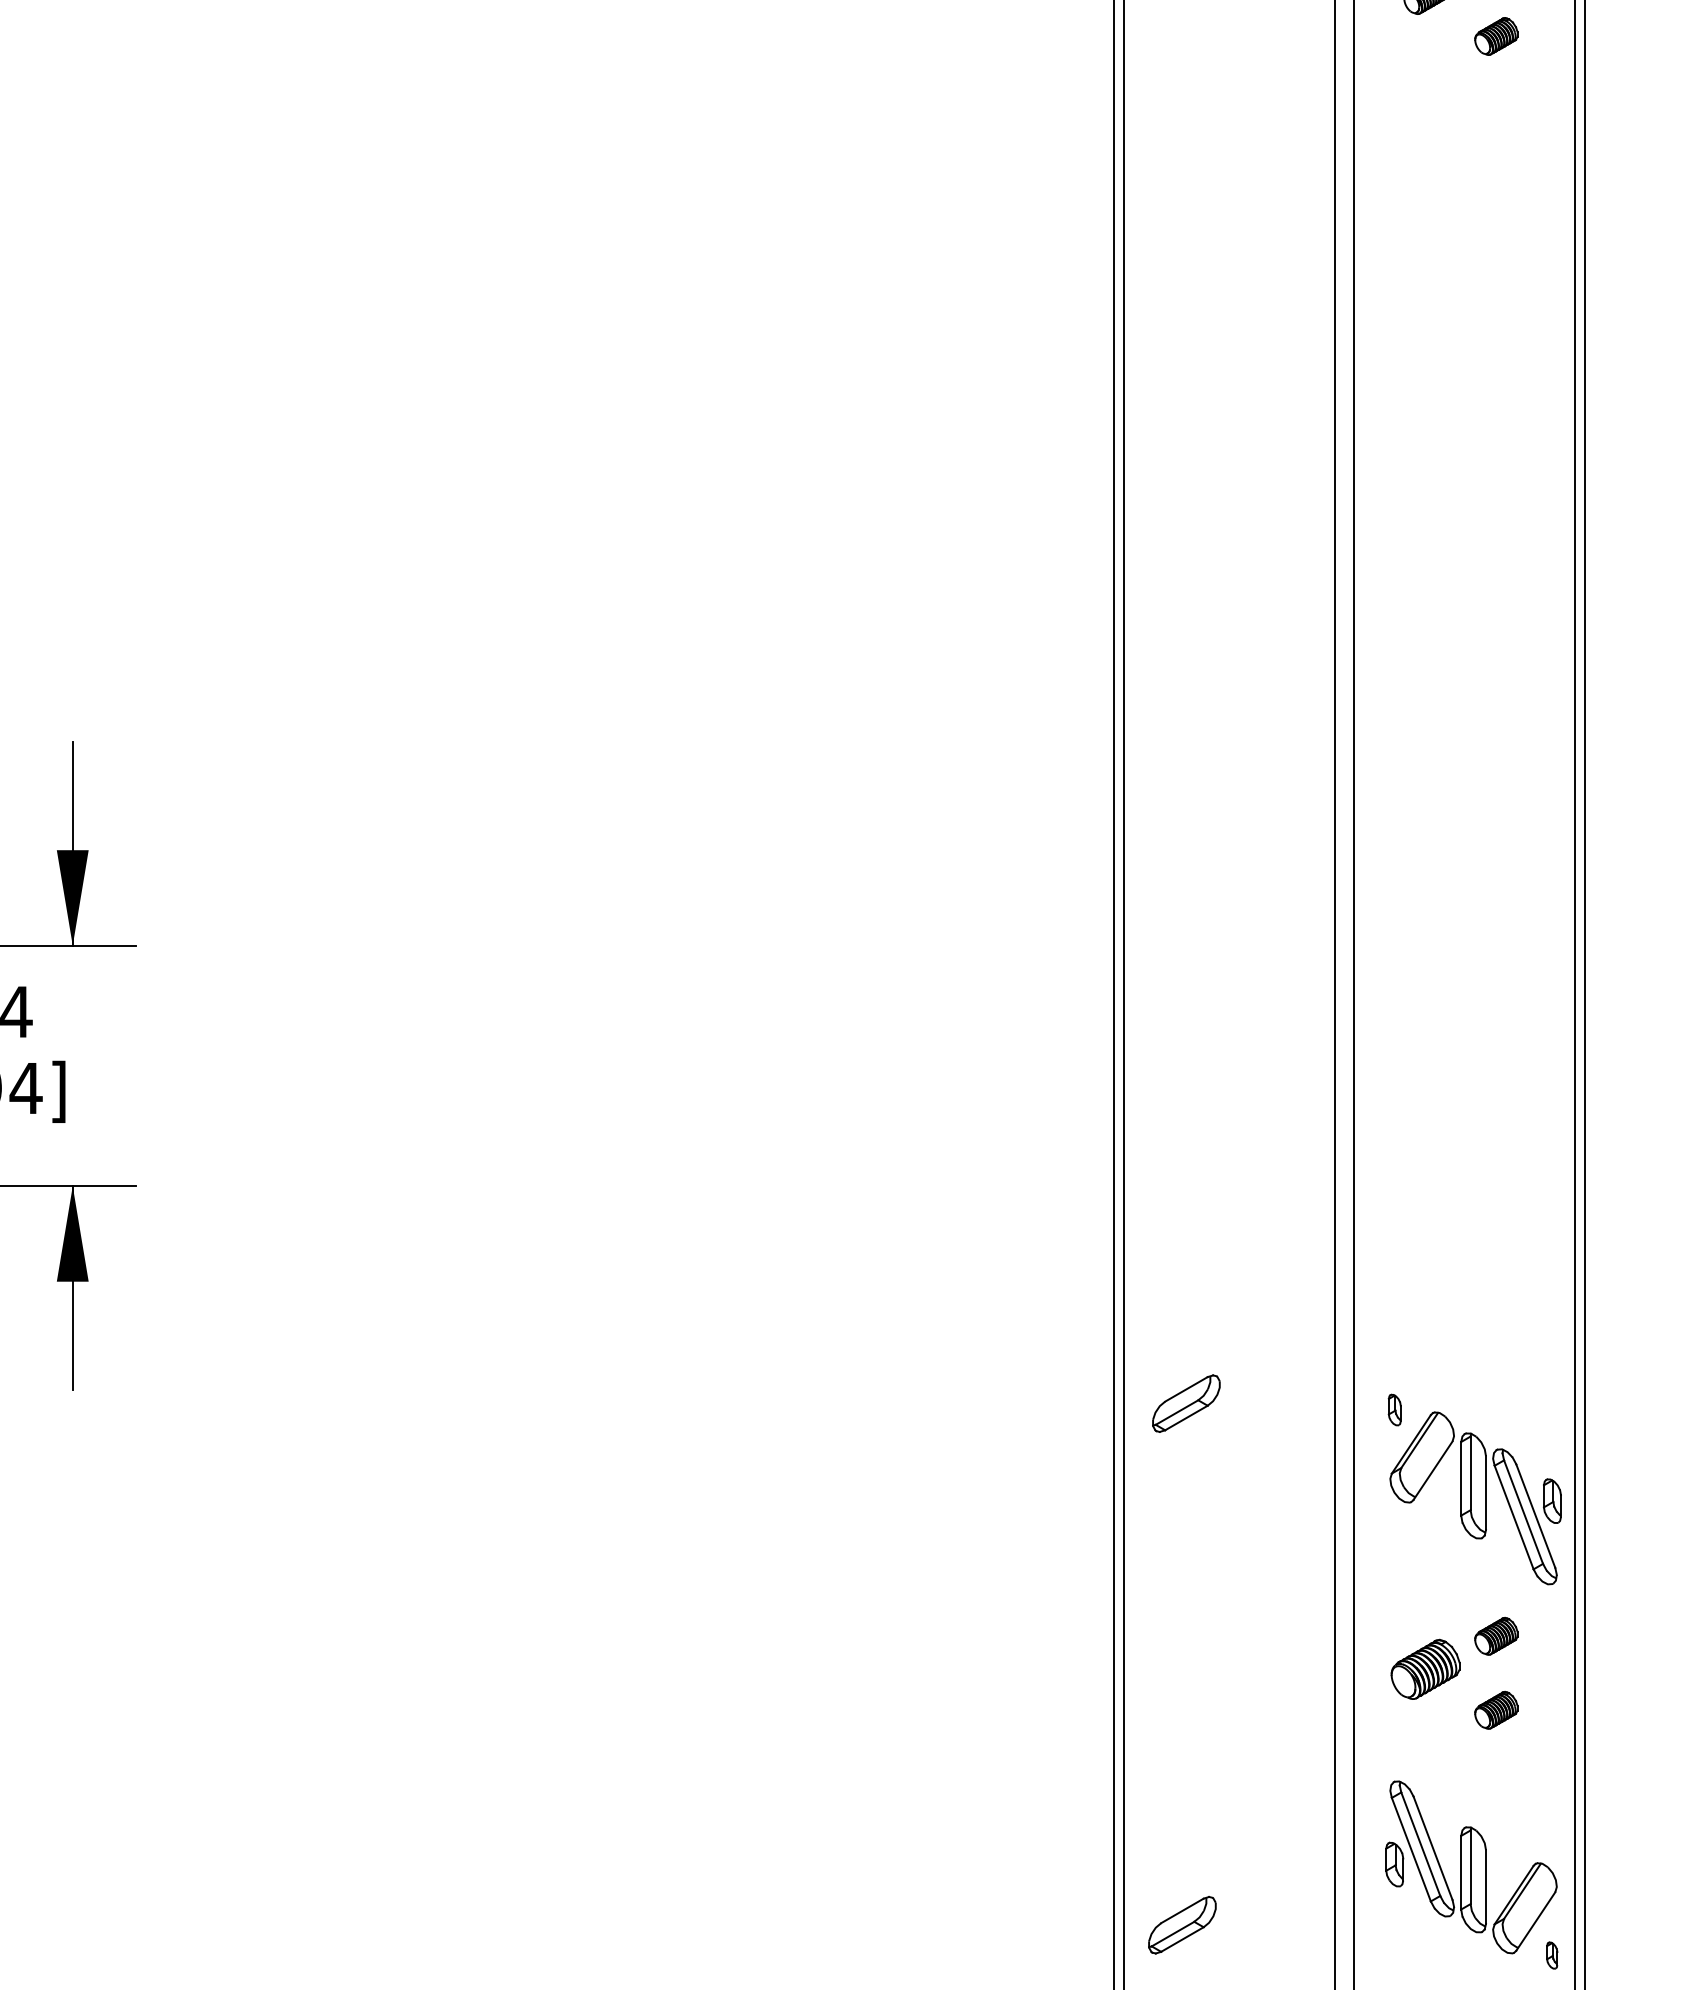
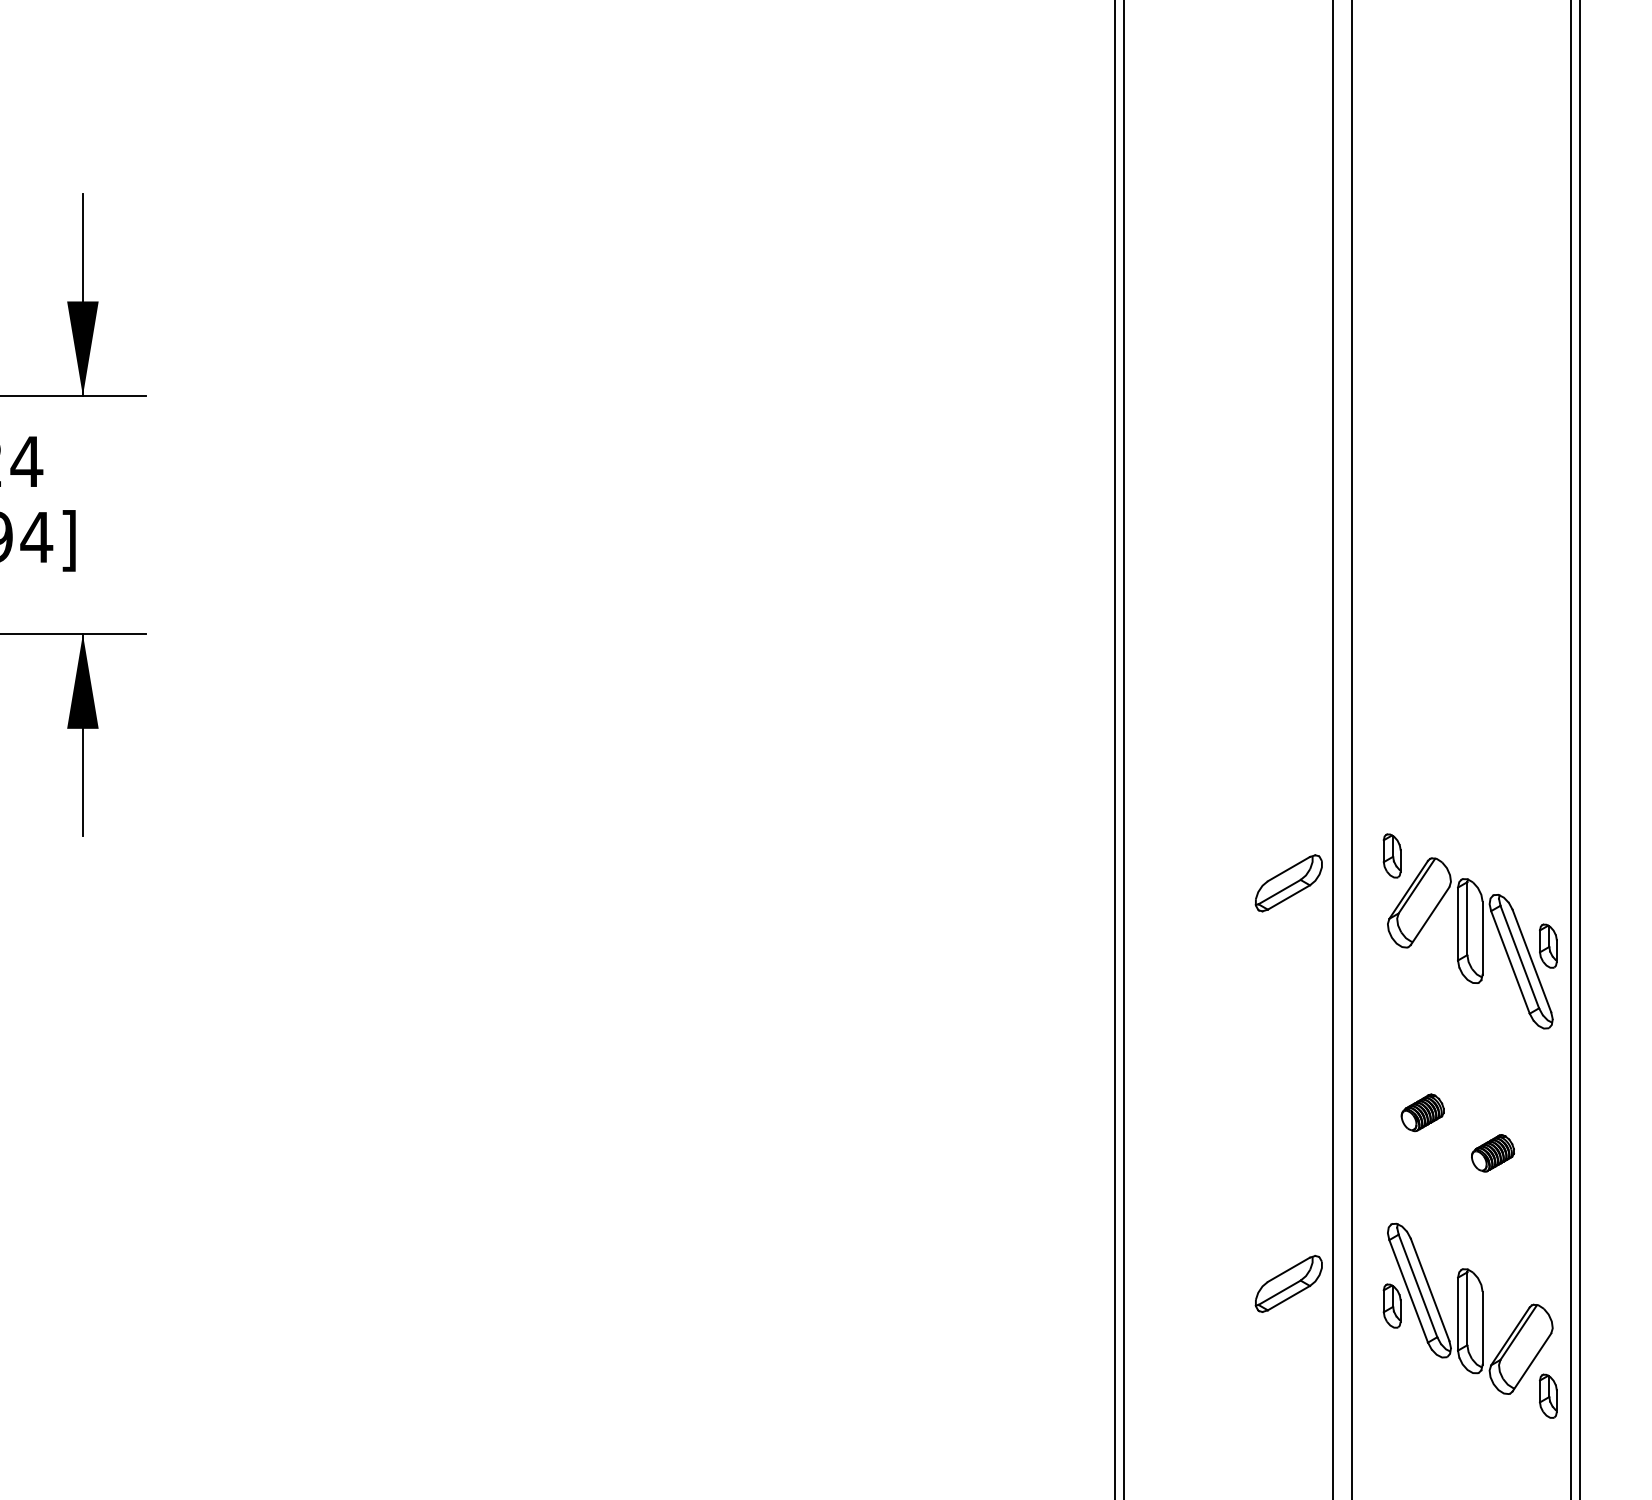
part: (1186, 1403) -> (1288, 883), moved
part: (1394, 1409) -> (1391, 855), size x1.43
part: (1496, 1635) -> (1492, 1079), removed
part: (1425, 1669) -> (1422, 1112), size x0.62
part: (1182, 1925) -> (1288, 1284), moved
part: (1551, 1955) -> (1547, 1396), size x1.67

